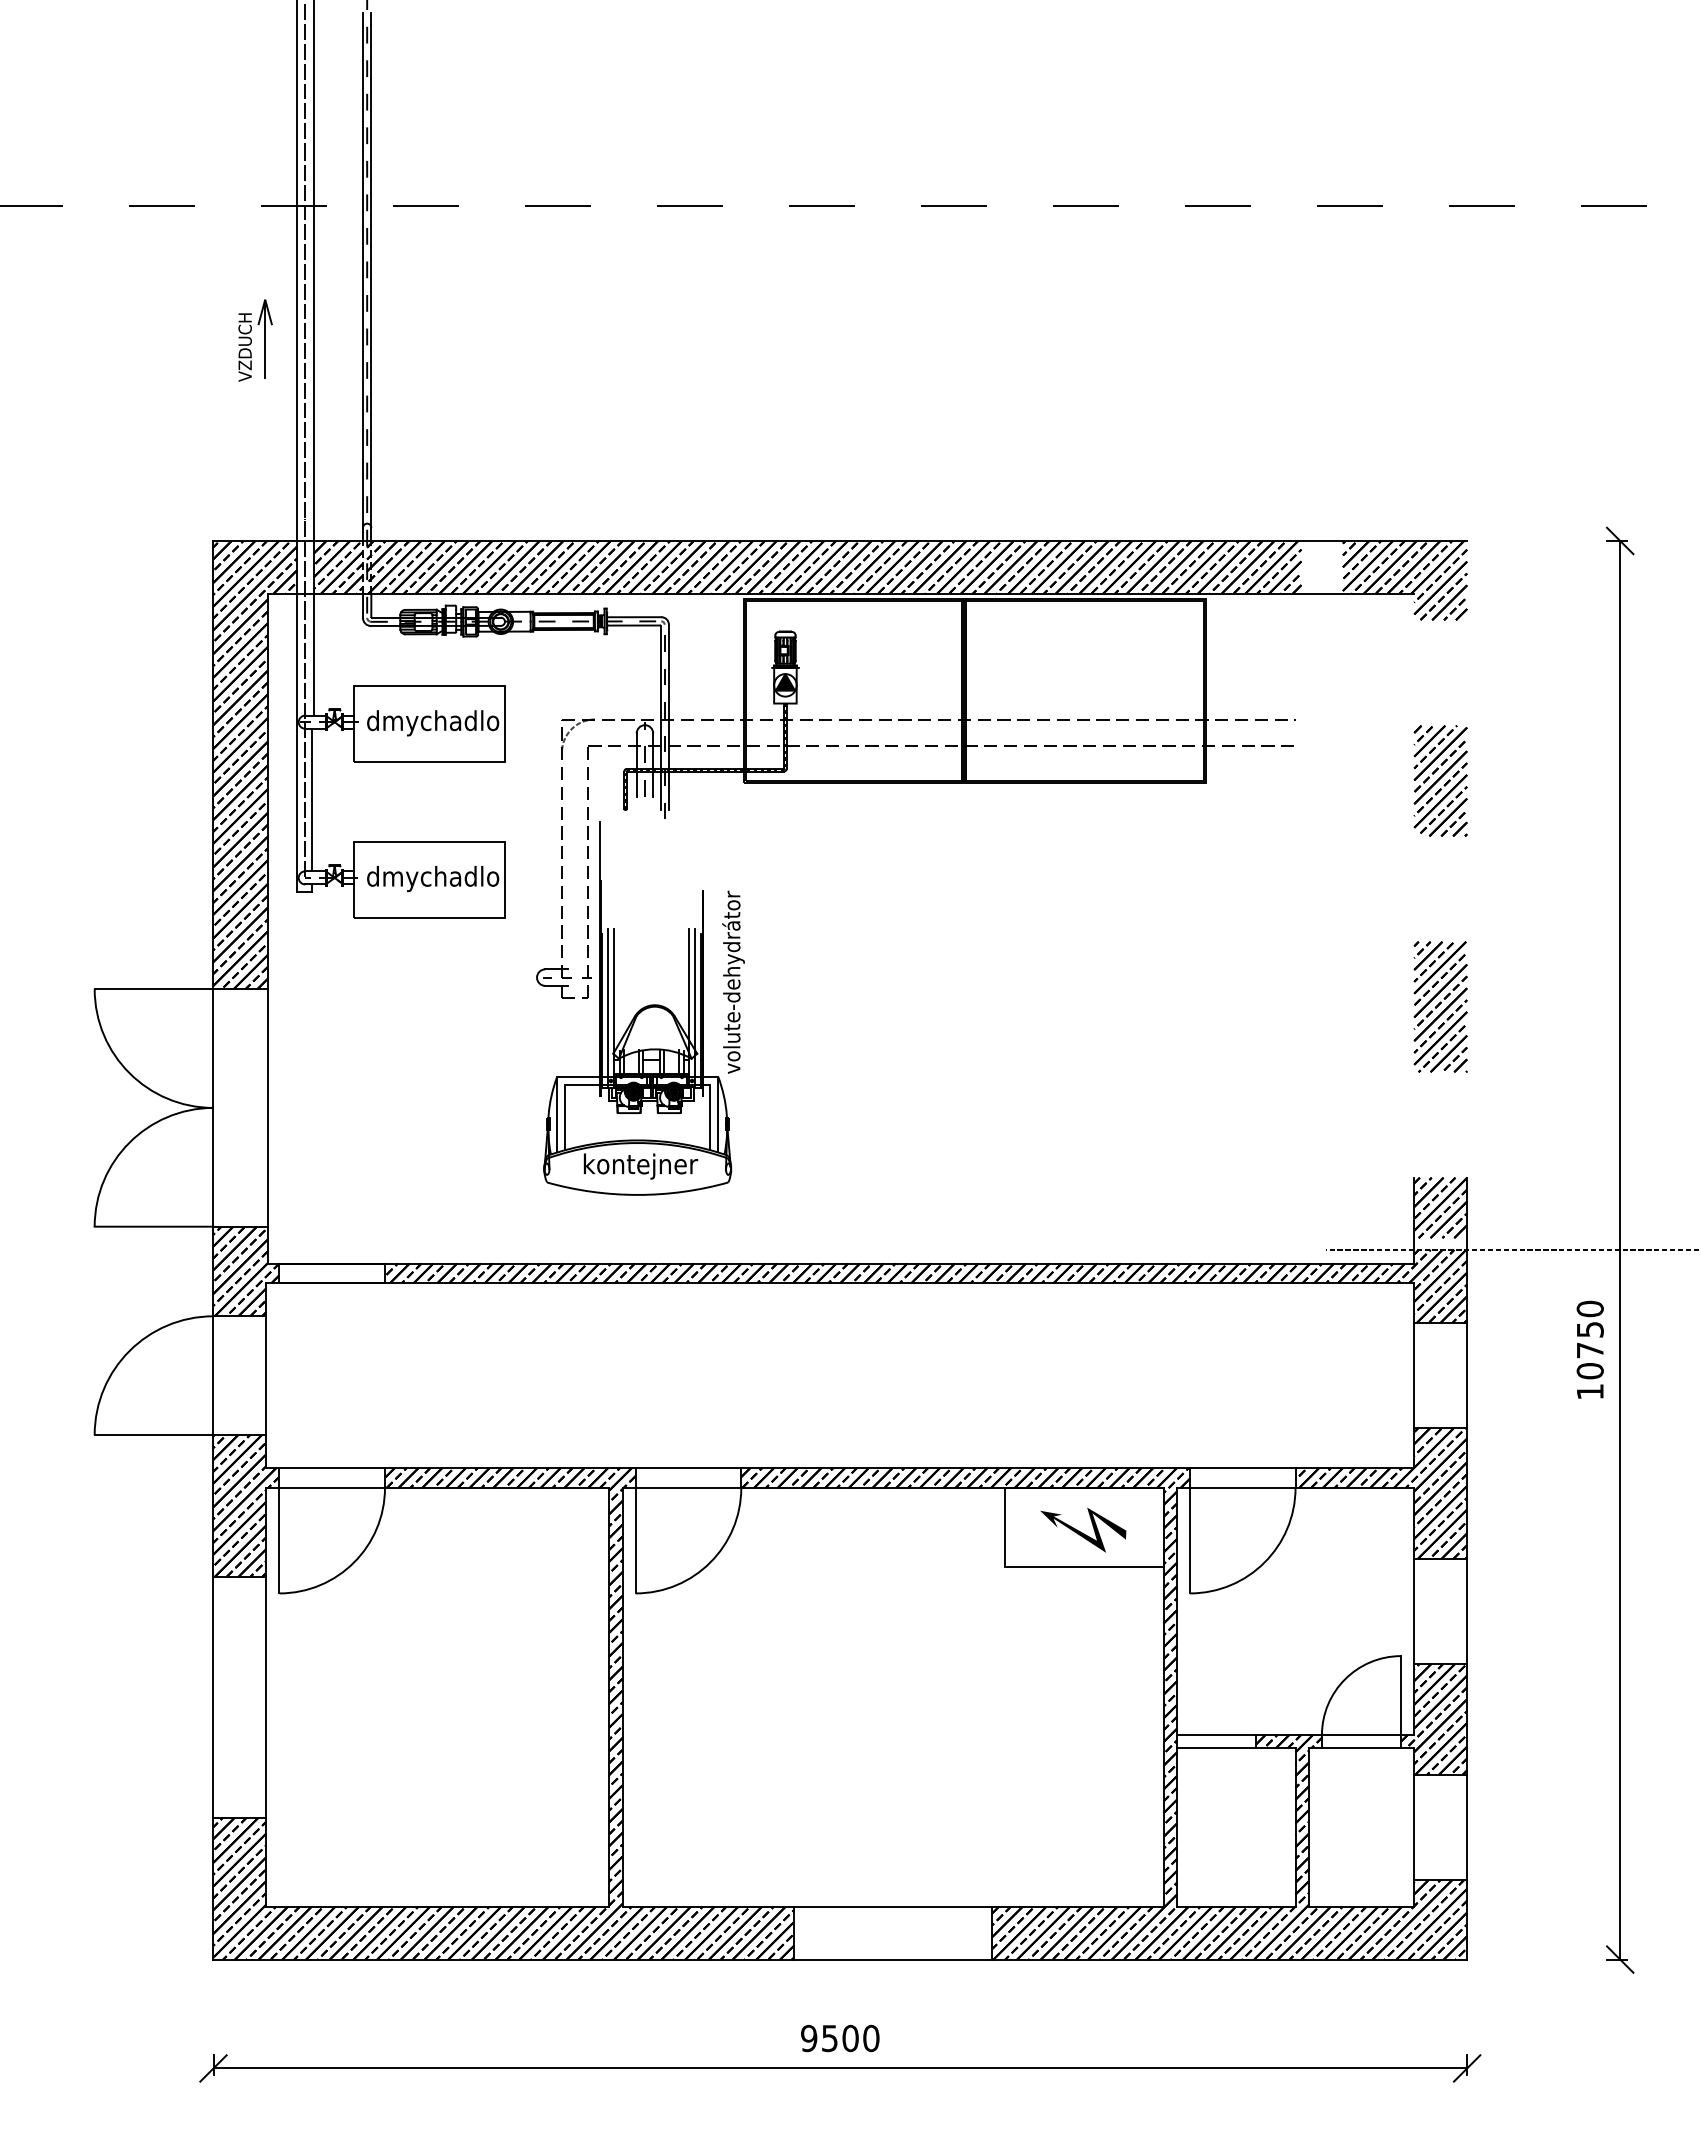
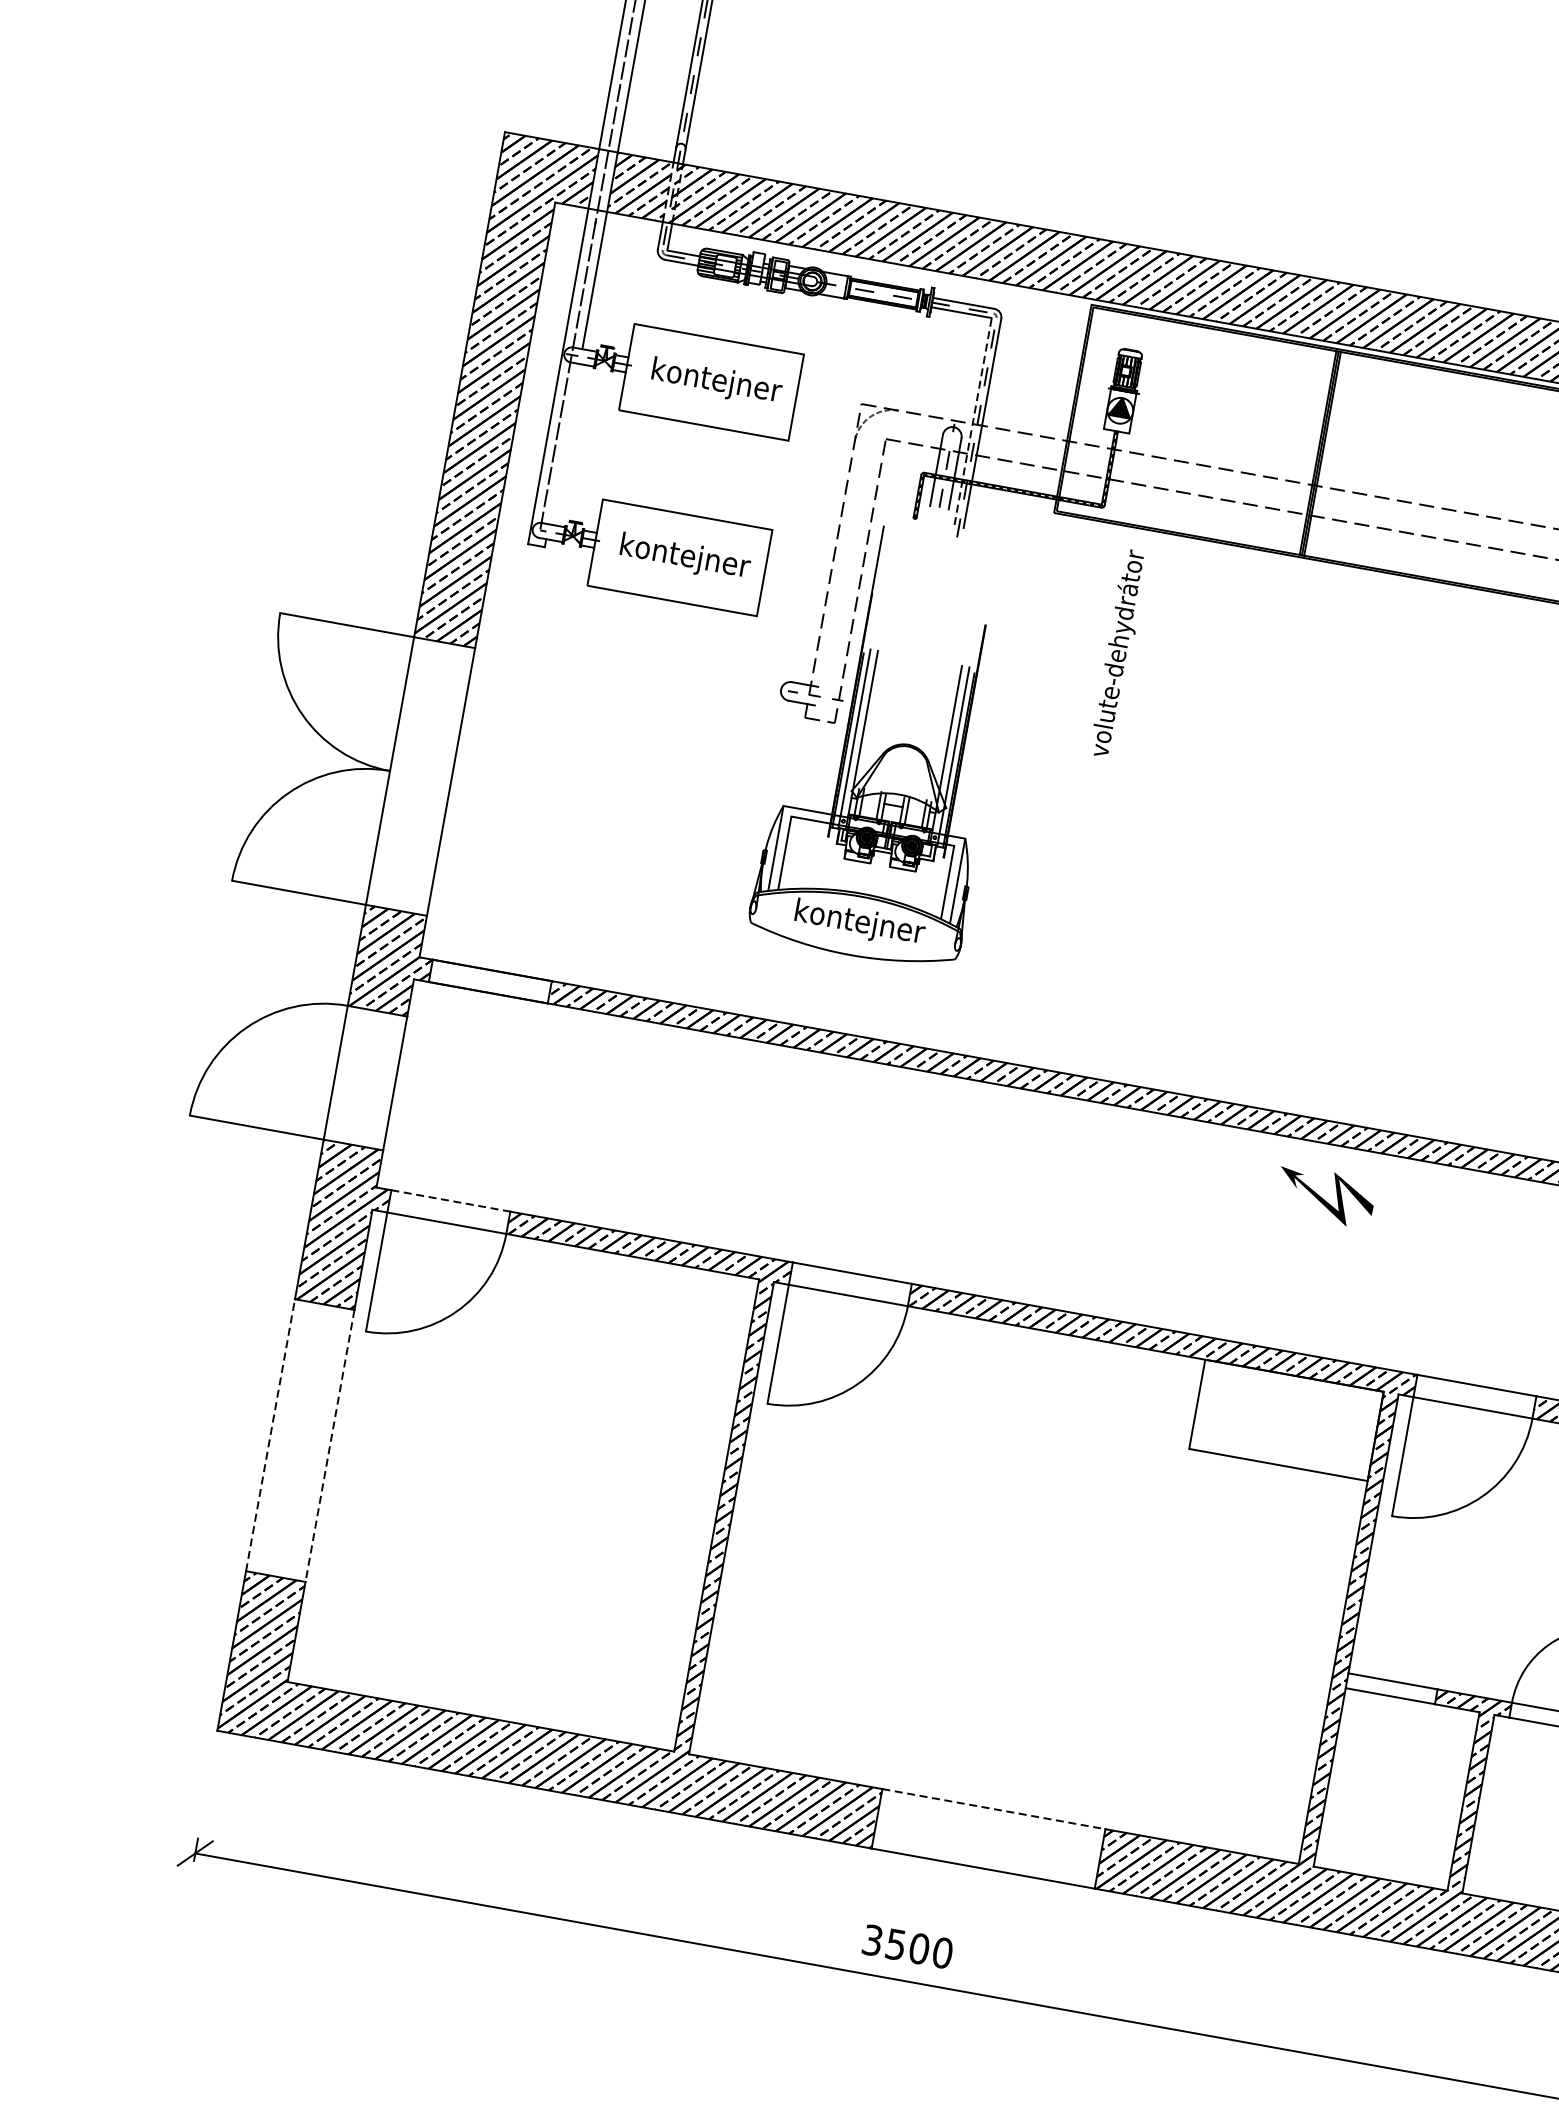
line: (660, 718) -> (972, 422), solid -> dashed
text: (433, 723) -> (715, 382), dmychadlo -> kontejner
line: (311, 799) -> (563, 443), removed
text: (433, 879) -> (684, 558), dmychadlo -> kontejner
text: (733, 981) -> (1118, 652), moved
line: (332, 1468) -> (451, 1201), solid -> dashed
part: (1083, 1529) -> (1325, 1196), moved
line: (213, 1697) -> (270, 1435), solid -> dashed
line: (266, 1697) -> (330, 1446), solid -> dashed
line: (893, 1906) -> (994, 1808), solid -> dashed
text: (809, 2038) -> (873, 1940), 9500 -> 3500

